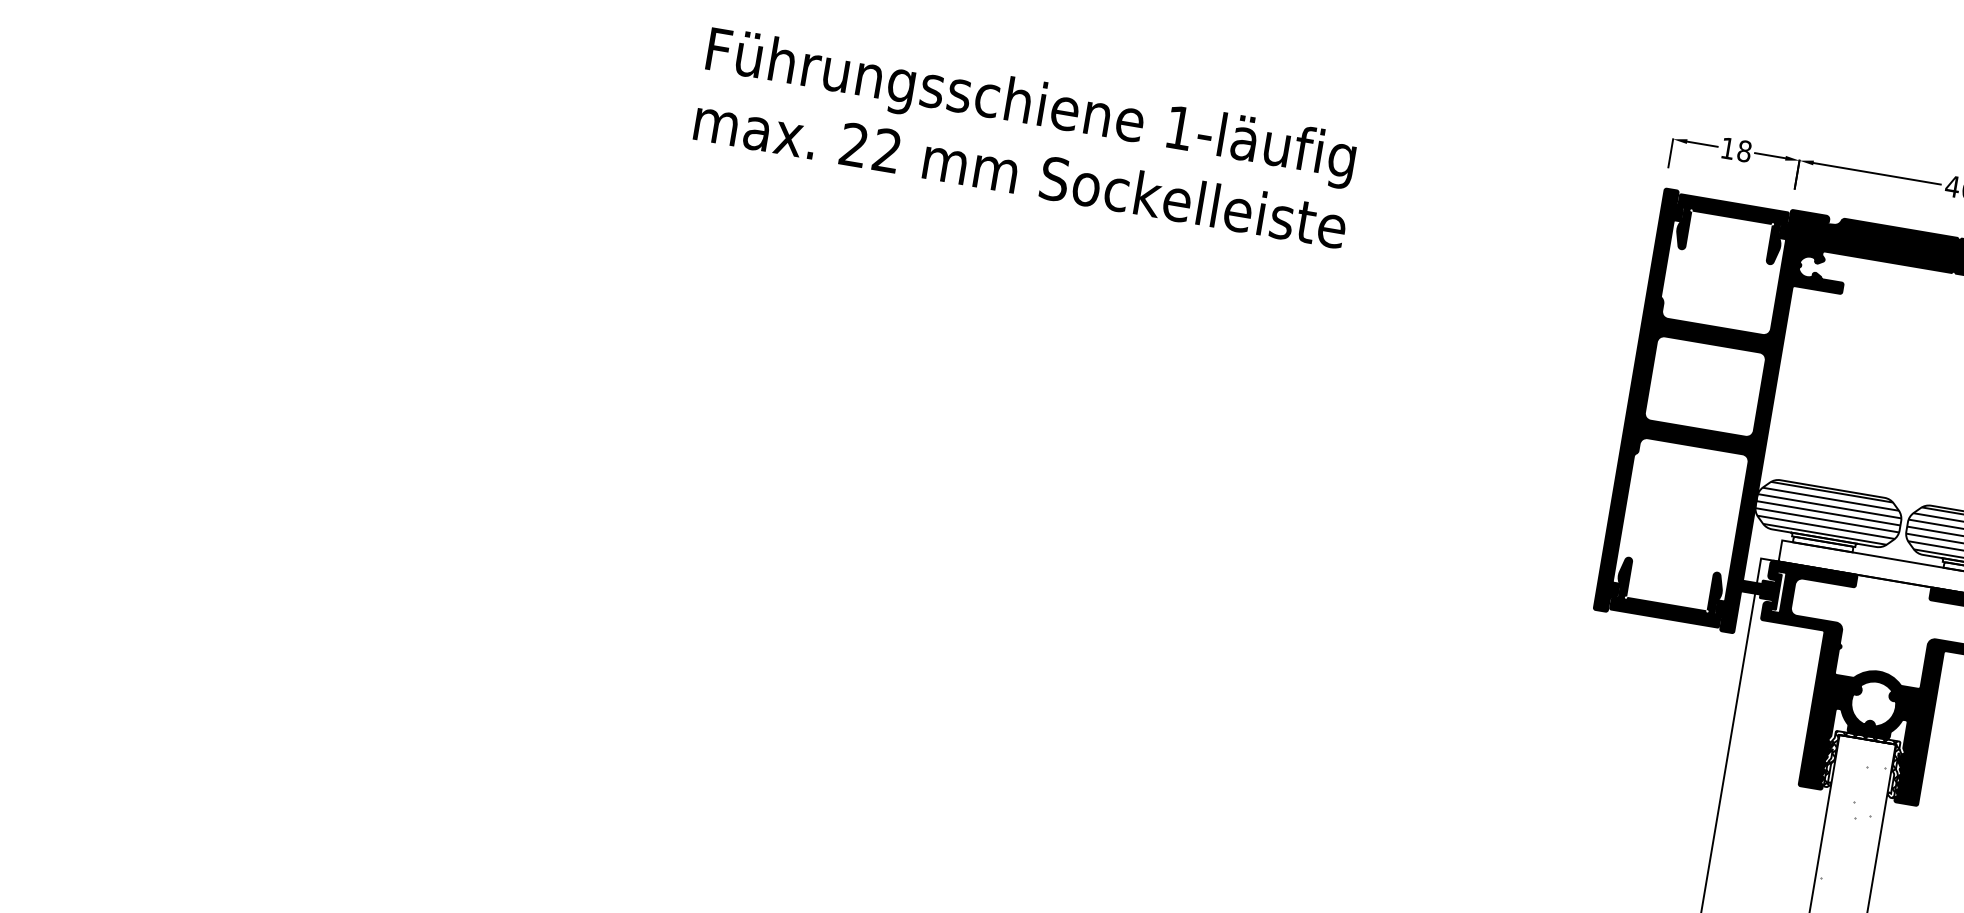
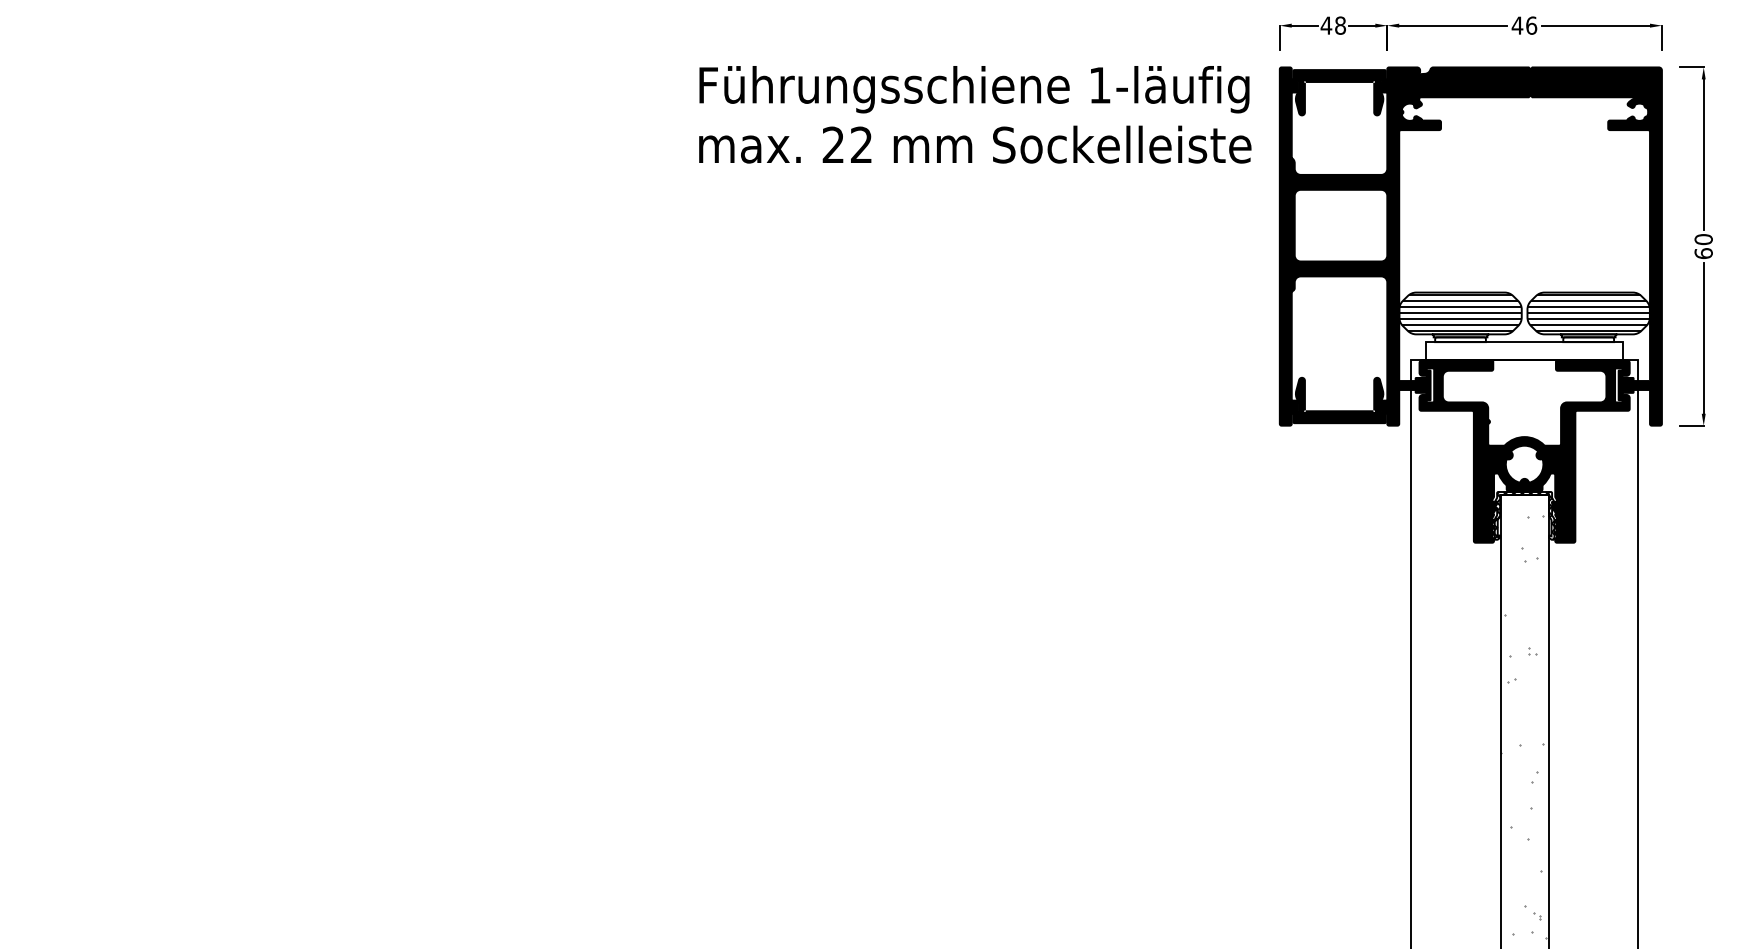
text: (1027, 137) -> (975, 114), moved
text: (1728, 148) -> (1326, 25), 18 -> 48

